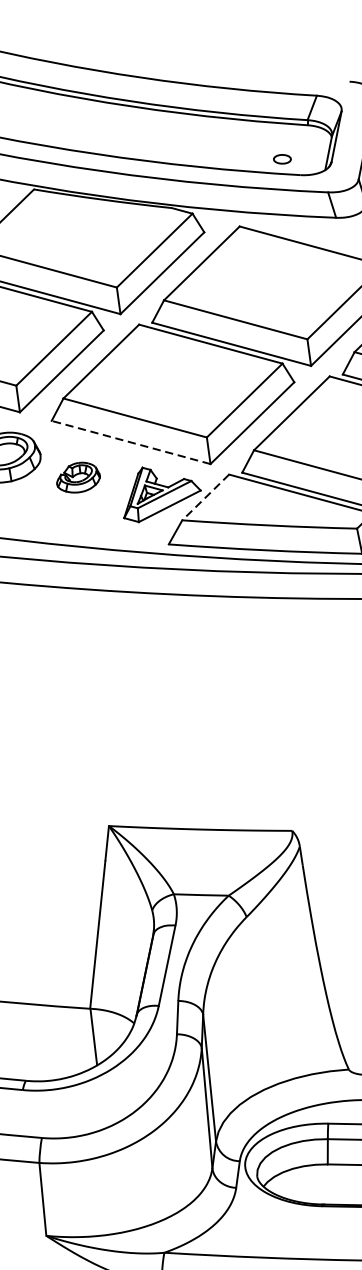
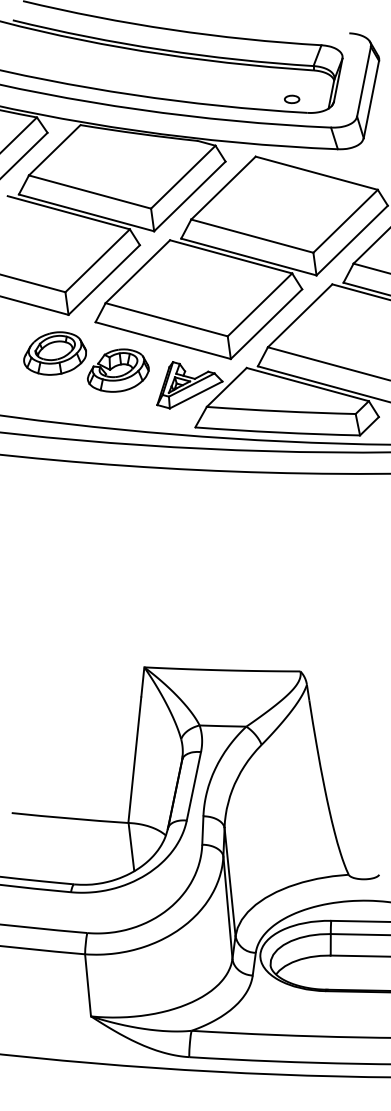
line: (130, 442) -> (162, 340), dashed -> solid
part: (78, 477) -> (118, 370), size x1.67
line: (205, 497) -> (226, 387), dashed -> solid

